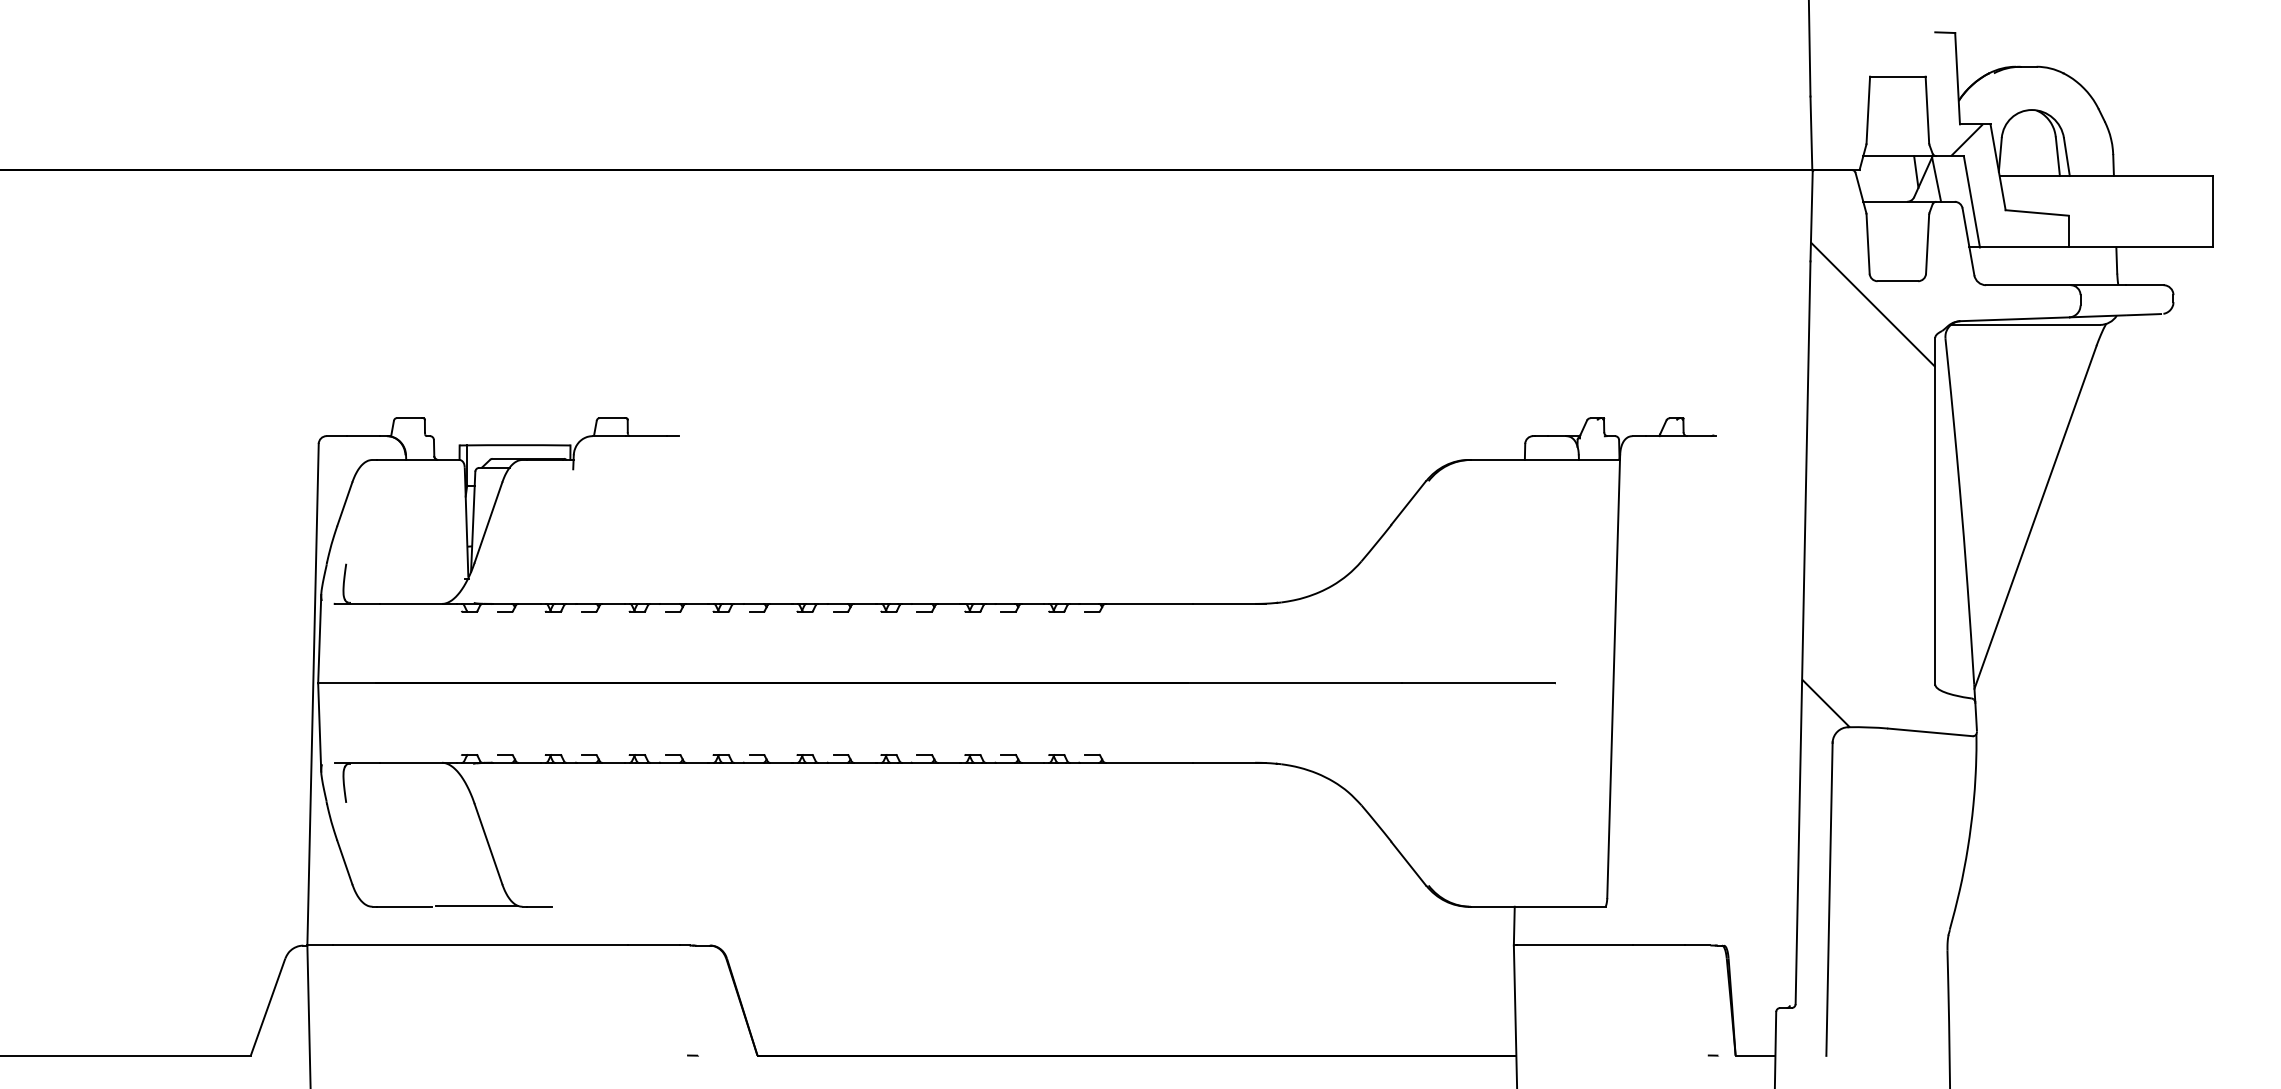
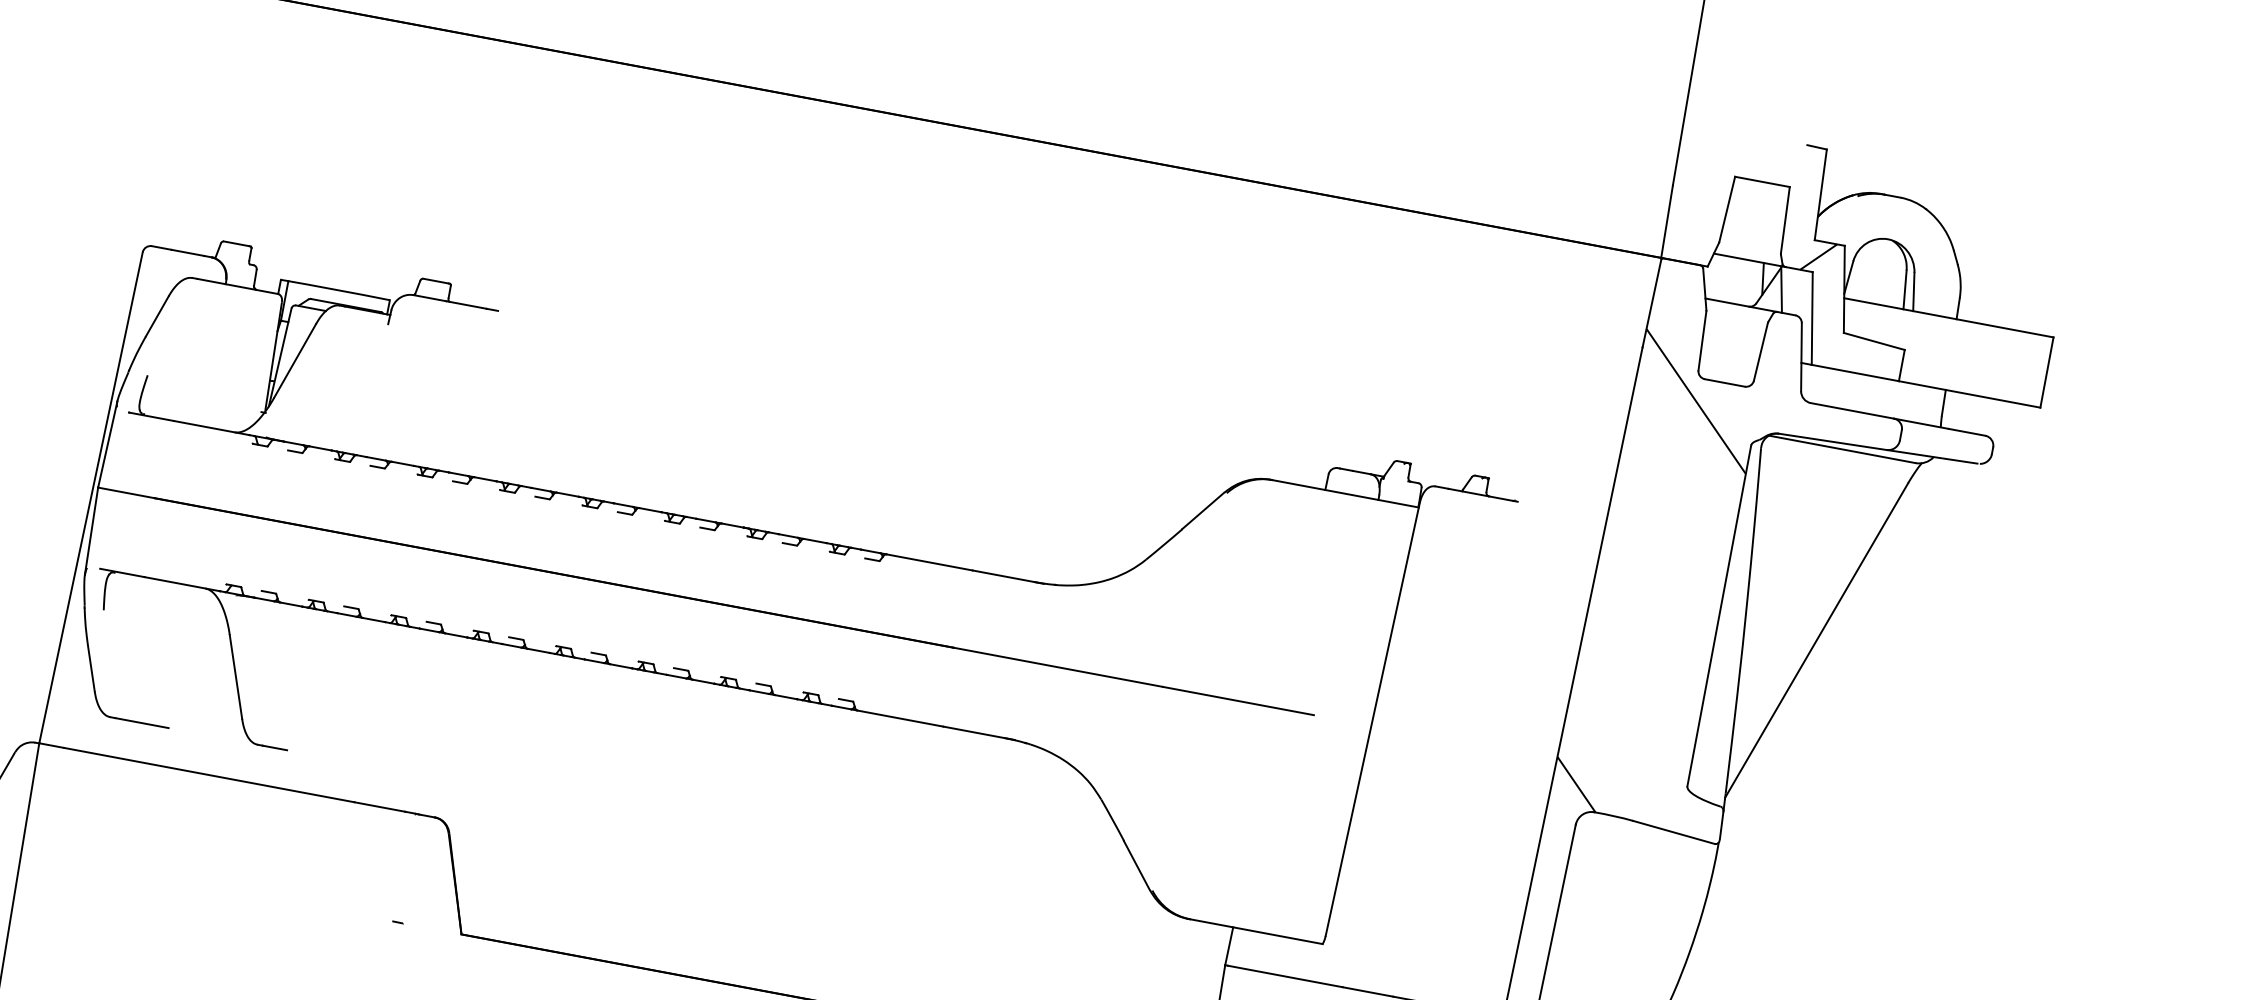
line: (476, 905) -> (212, 735), removed

